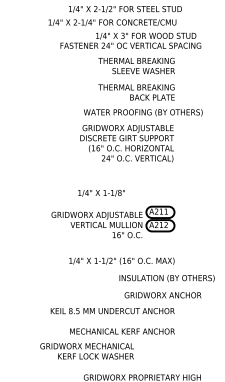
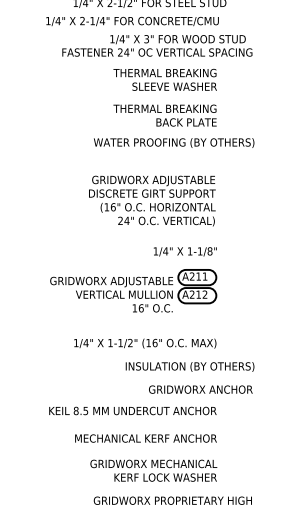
text: (126, 143) -> (151, 200), moved
text: (101, 193) -> (185, 252), moved
text: (166, 278) -> (189, 366), moved
text: (86, 351) -> (152, 470), moved

